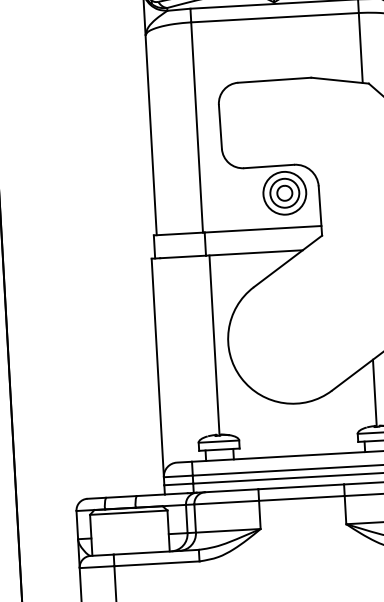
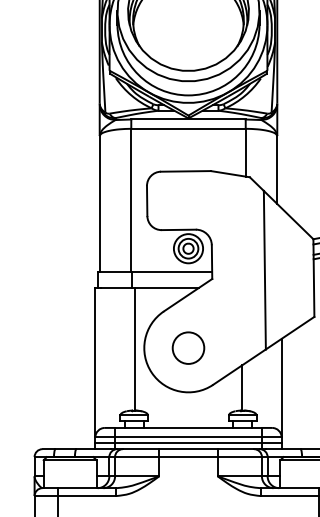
circle: (292, 337) -> (188, 347), added

